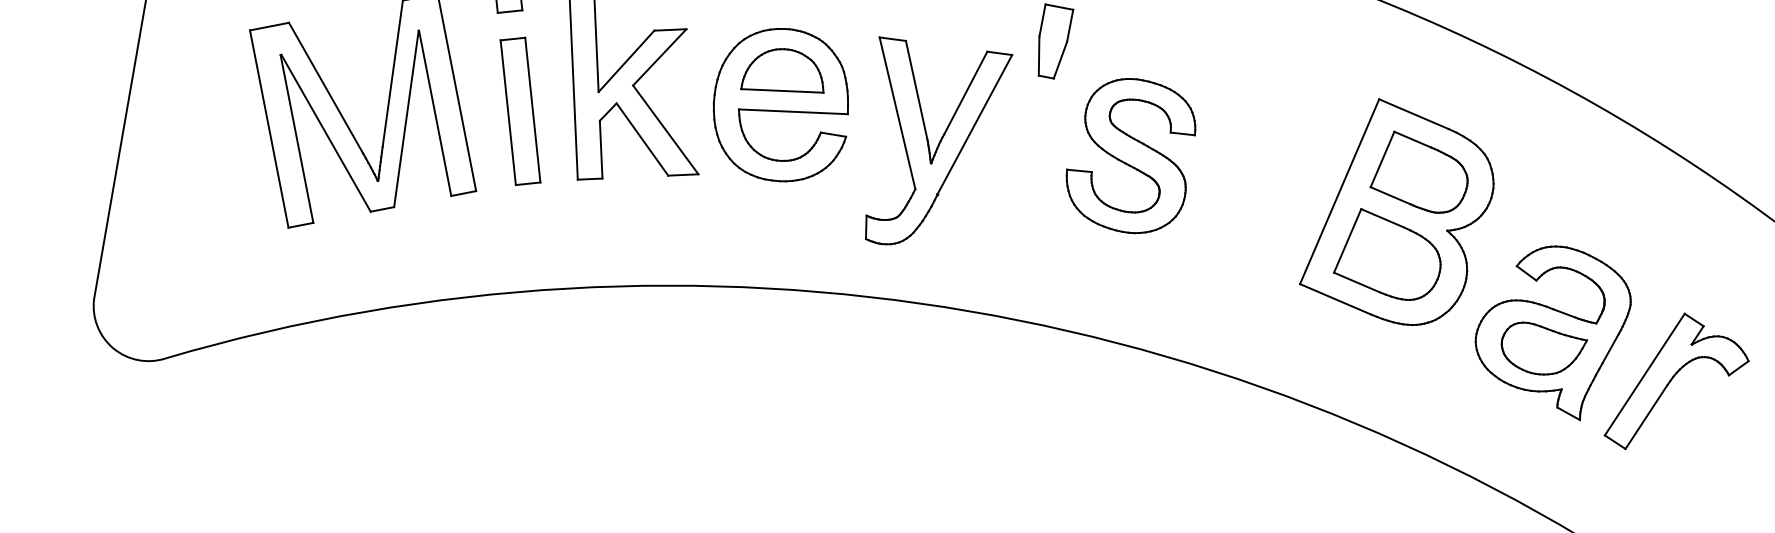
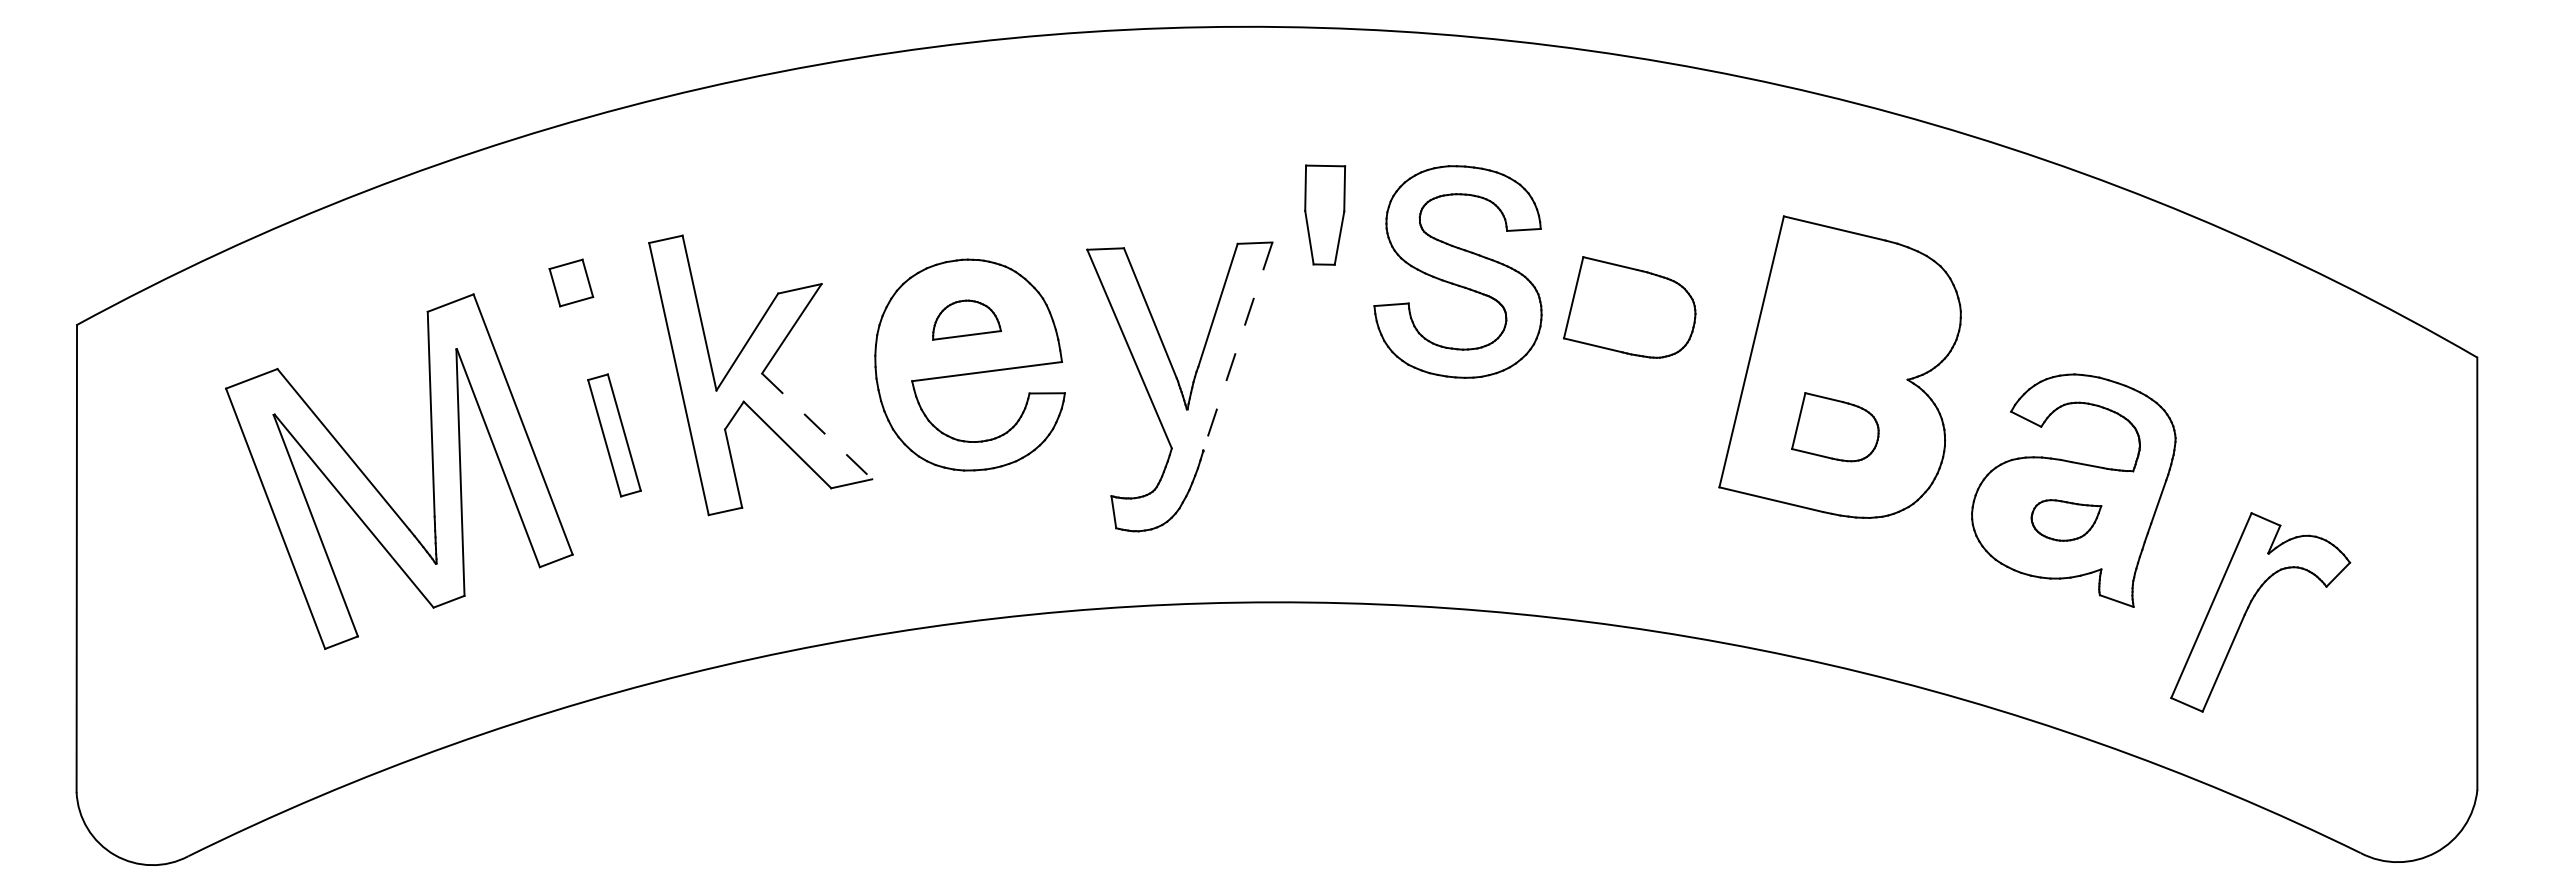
part: (785, 72) -> (966, 319), size x0.6
part: (520, 111) -> (614, 435), size x0.6
line: (974, 124) -> (1237, 346), solid -> dashed
line: (666, 130) -> (817, 426), solid -> dashed
part: (1130, 155) -> (1457, 271), moved
part: (1421, 173) -> (1629, 307), moved
part: (1390, 255) -> (1835, 426), size x0.6
part: (1542, 350) -> (2066, 520), size x0.6
part: (1671, 380) -> (2249, 607), moved

